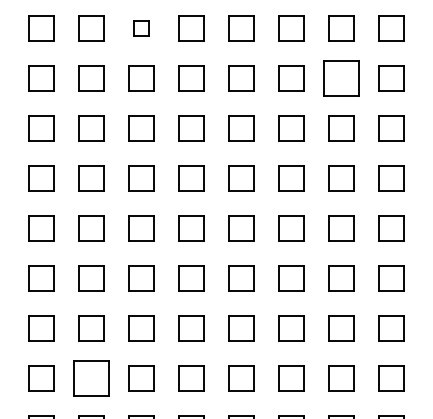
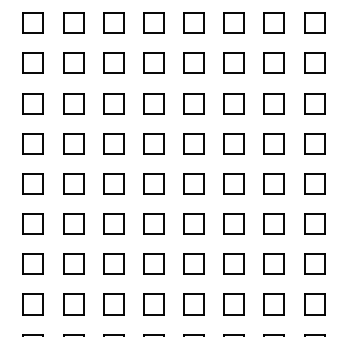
part: (141, 27) -> (113, 22), size x1.67
part: (340, 77) -> (273, 62), size x0.71
part: (91, 378) -> (73, 304), size x0.71

